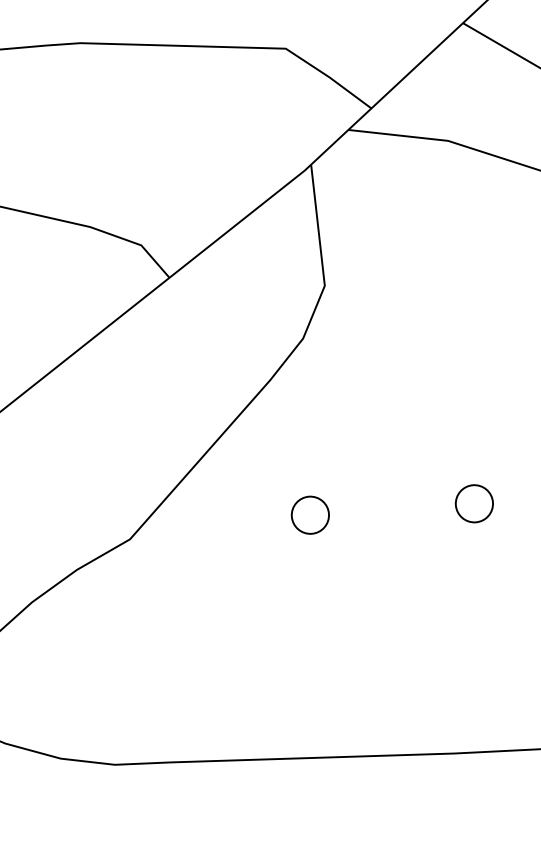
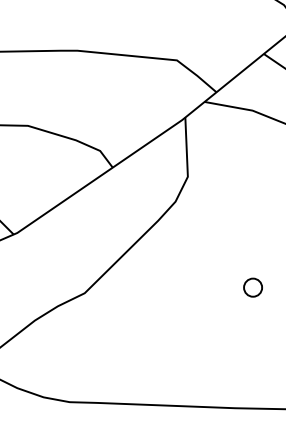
part: (309, 514) -> (172, 287), removed

